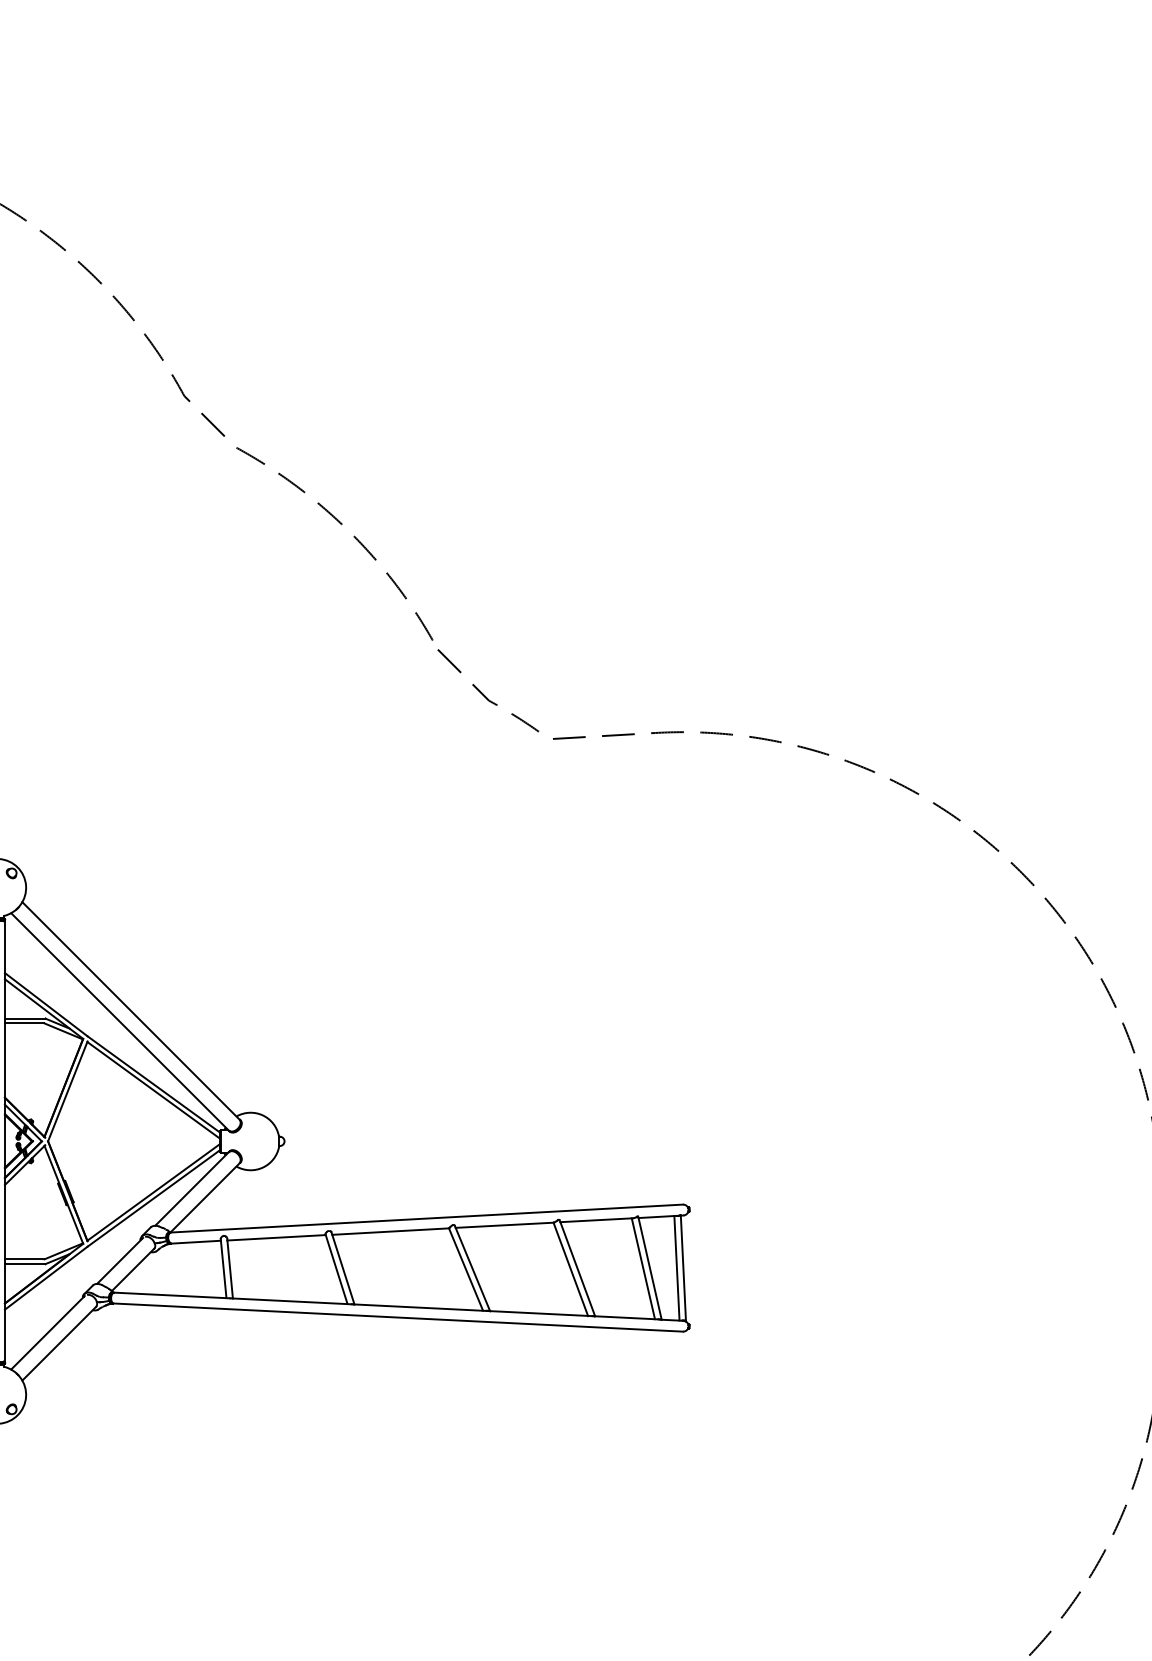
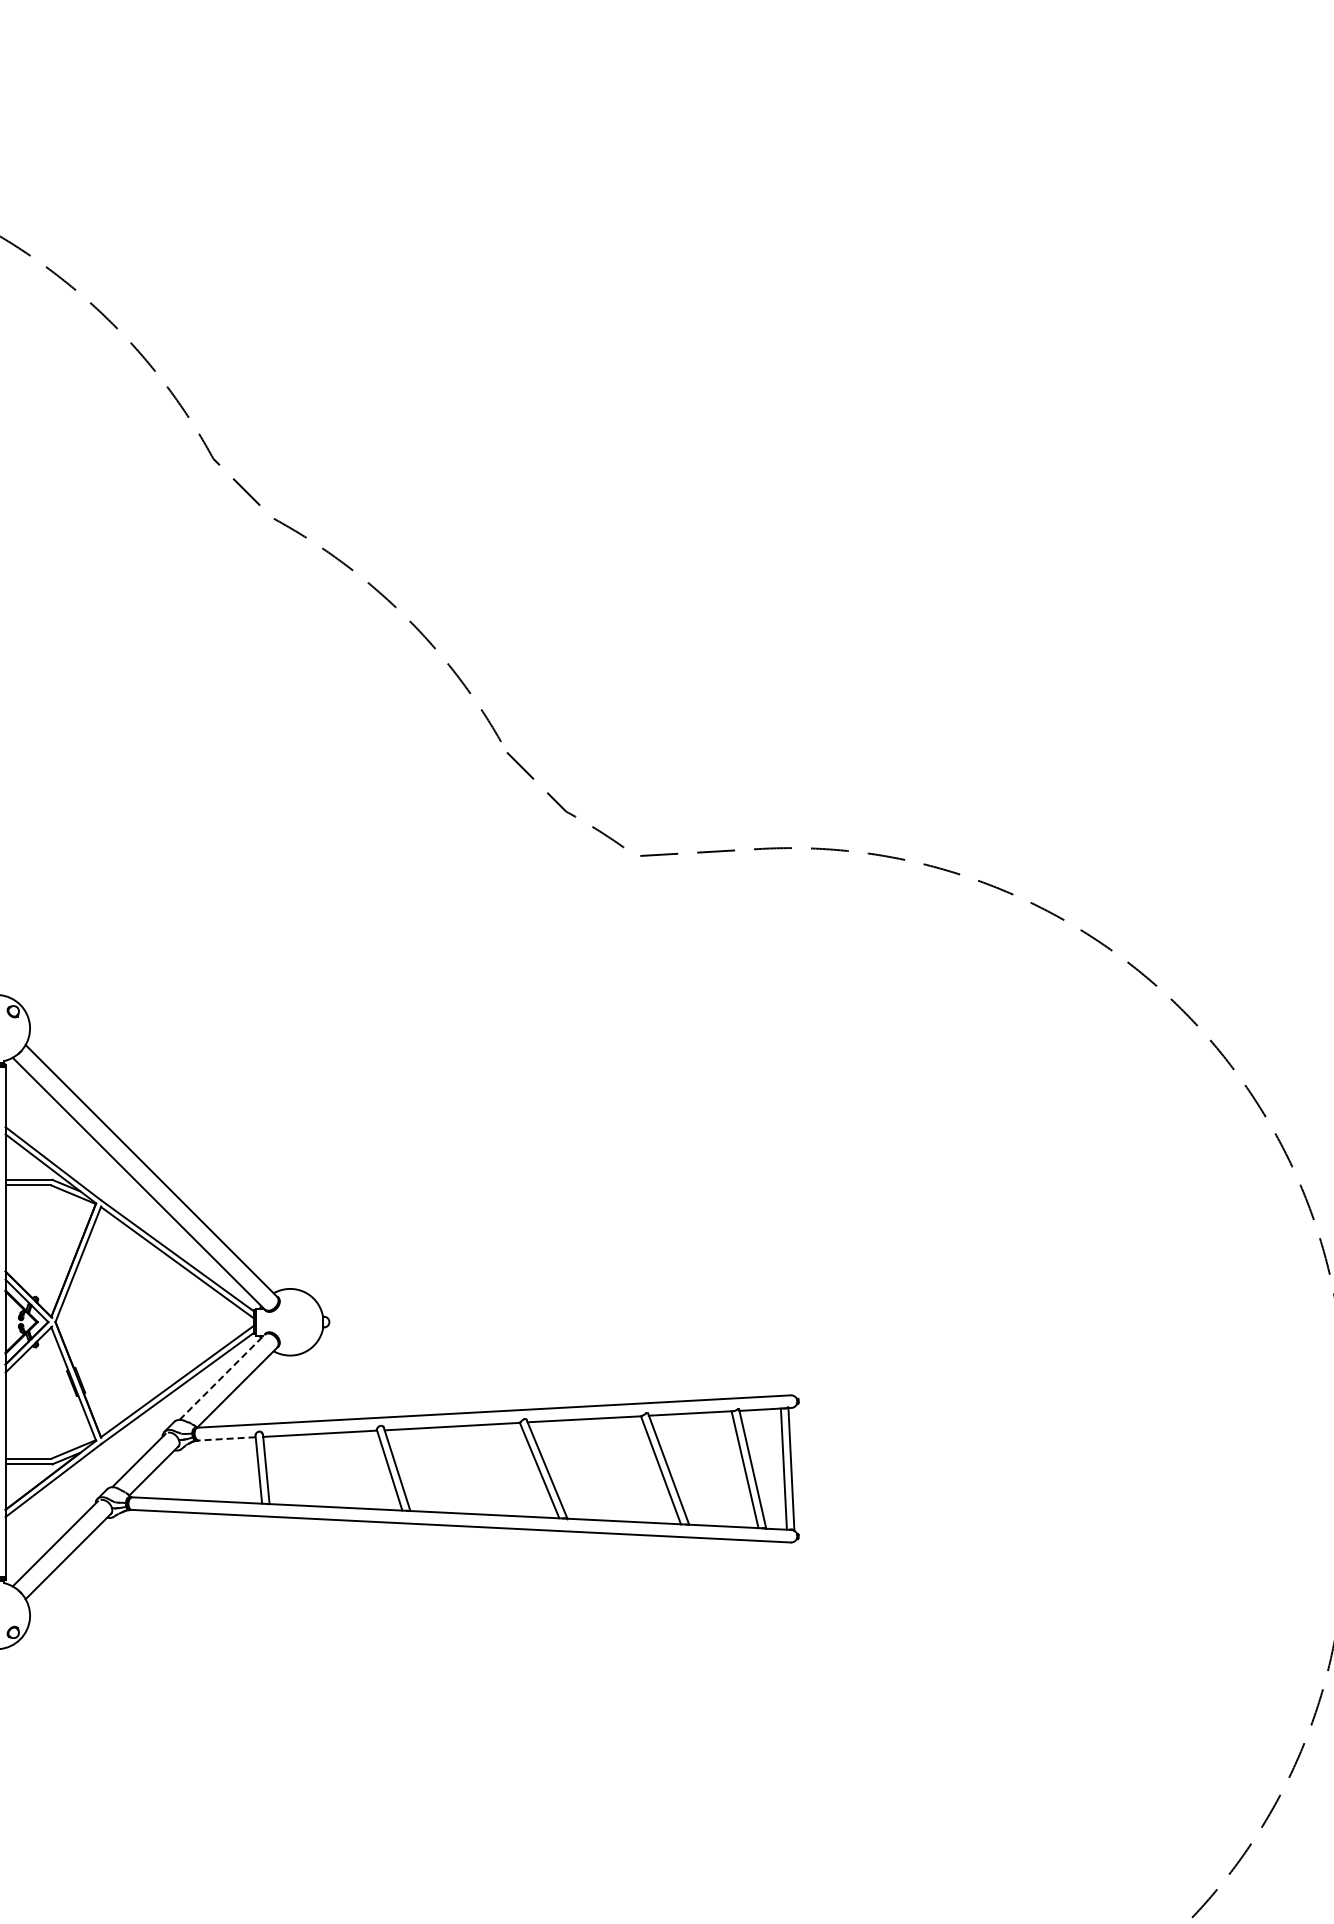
line: (192, 1189) -> (222, 1377), solid -> dashed
line: (195, 1241) -> (226, 1438), solid -> dashed

